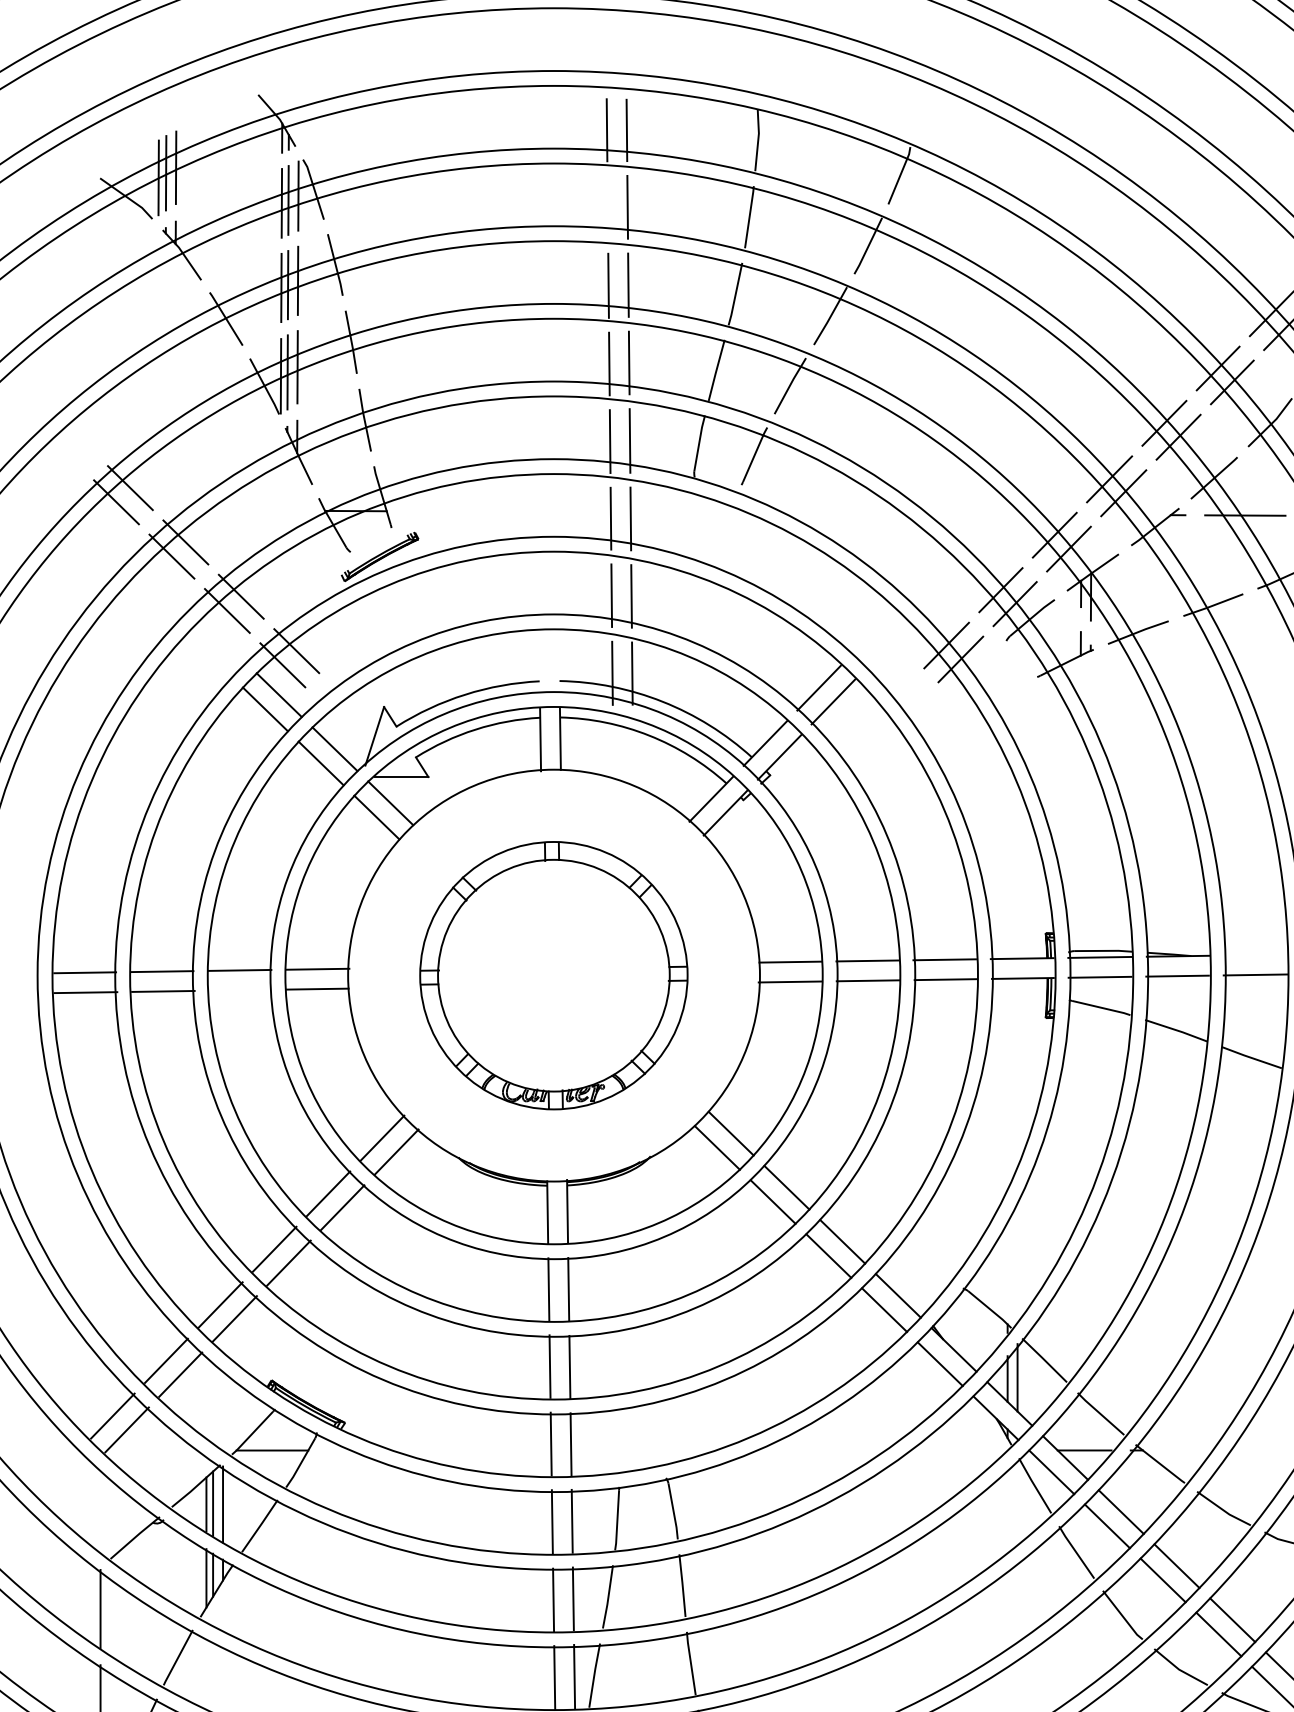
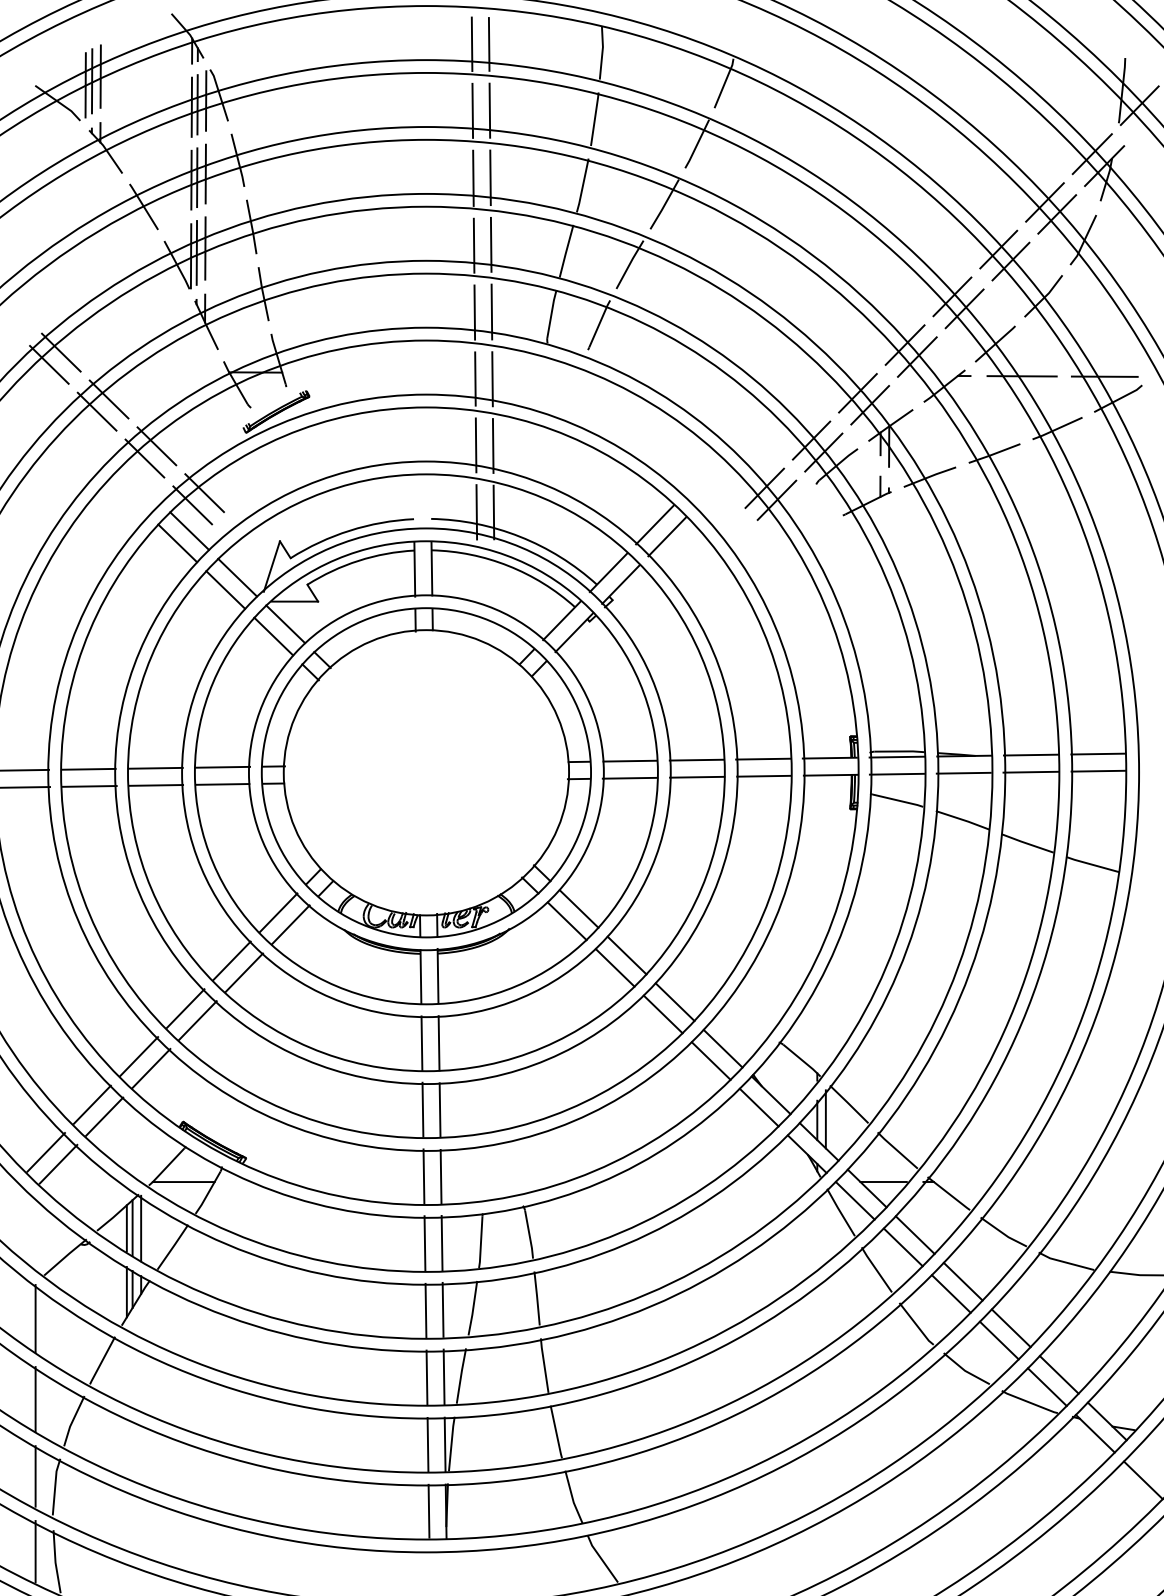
line: (607, 207) -> (472, 110), added
line: (1255, 954) -> (1030, 754), added
part: (552, 975) -> (425, 772), size x1.43
line: (240, 990) -> (156, 785), added

